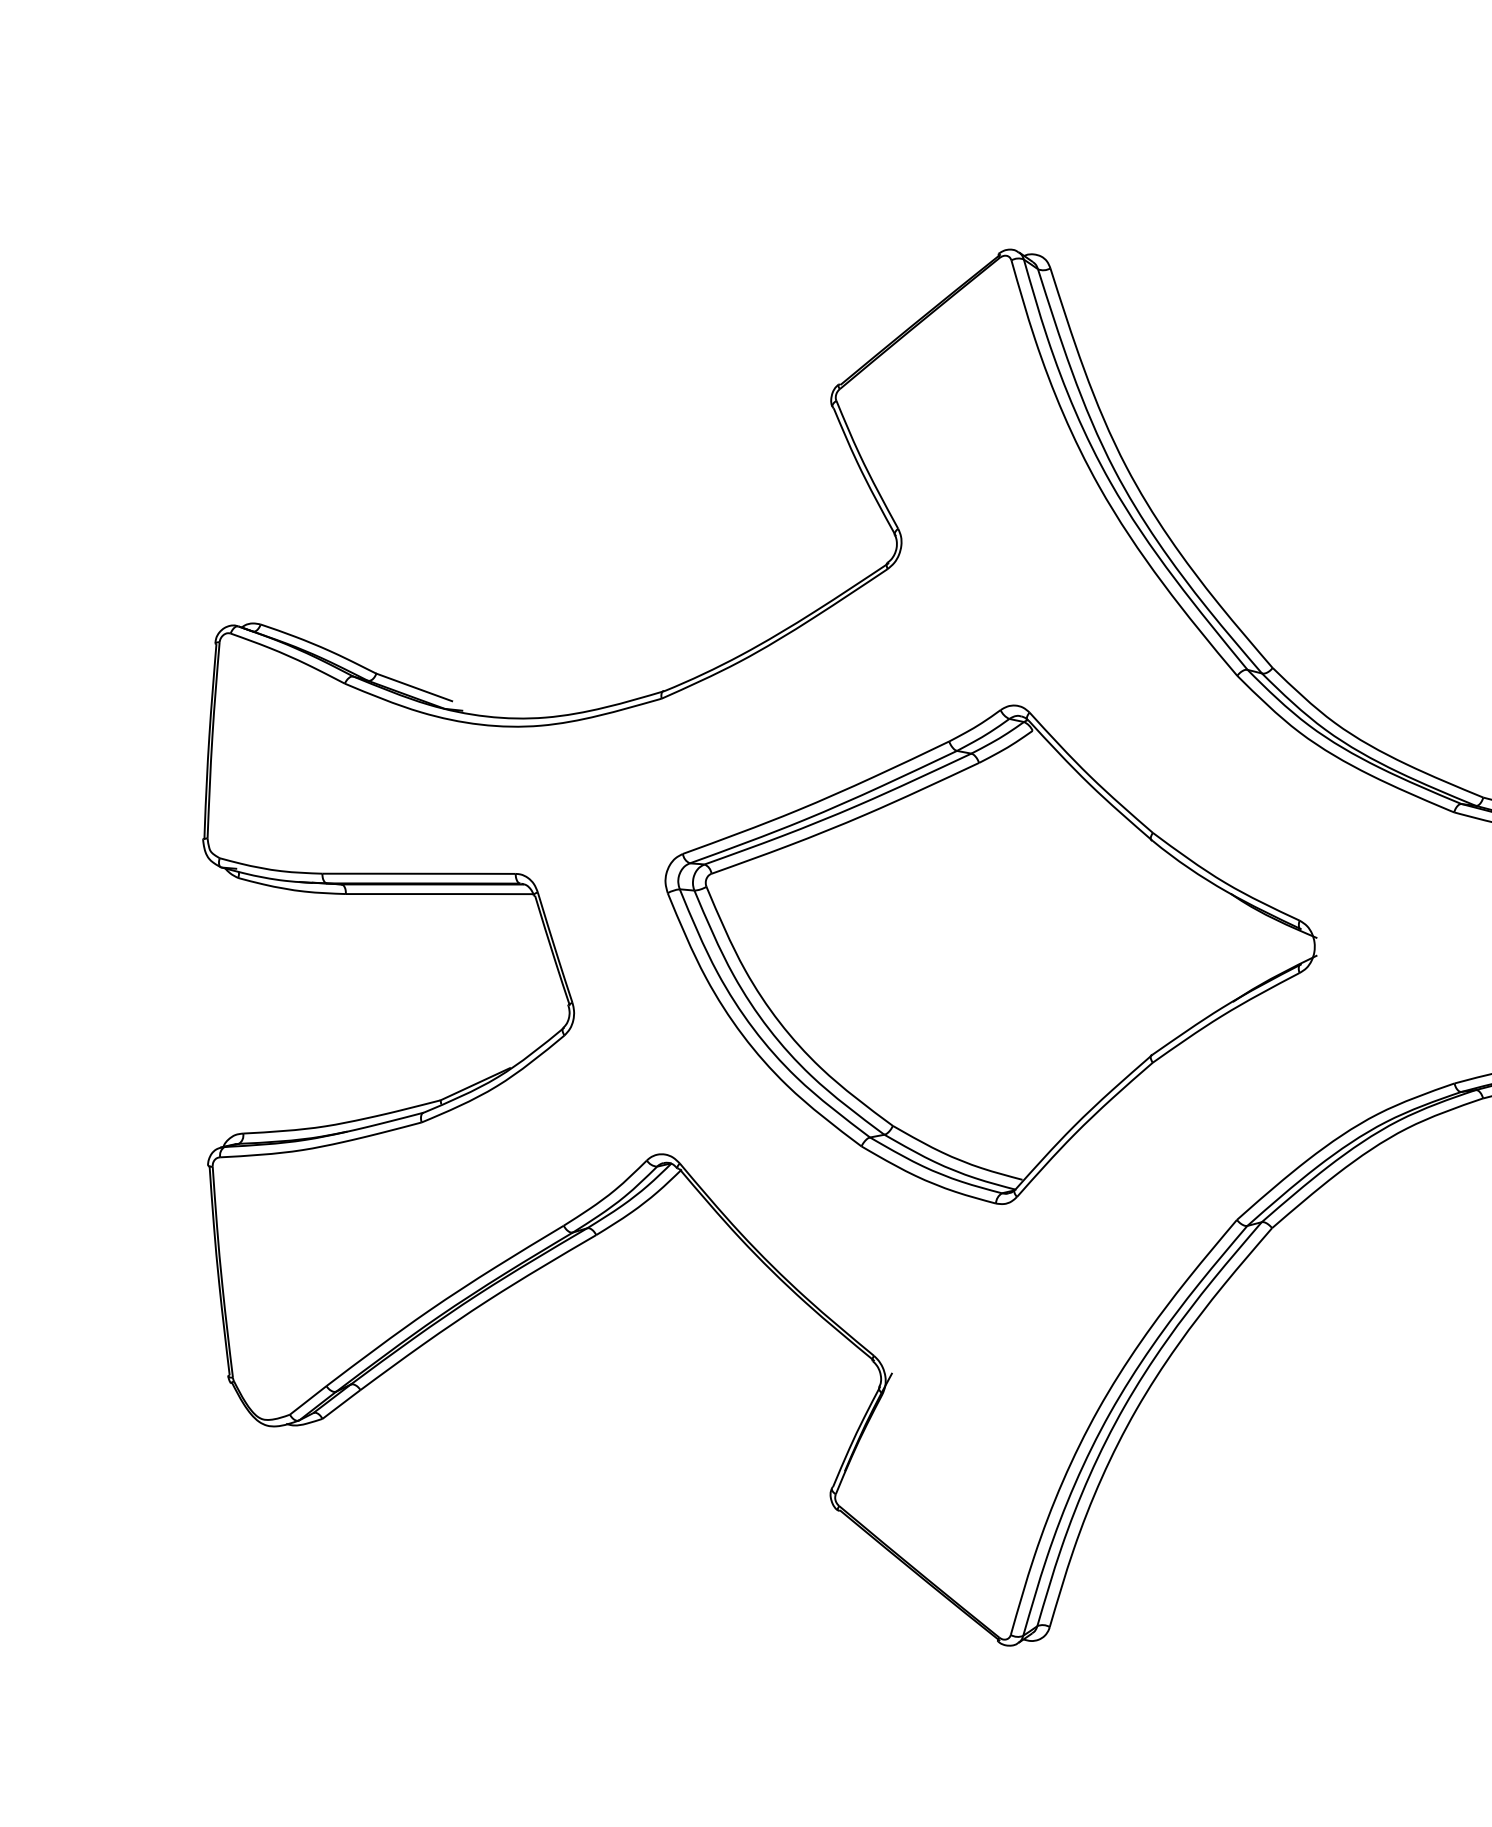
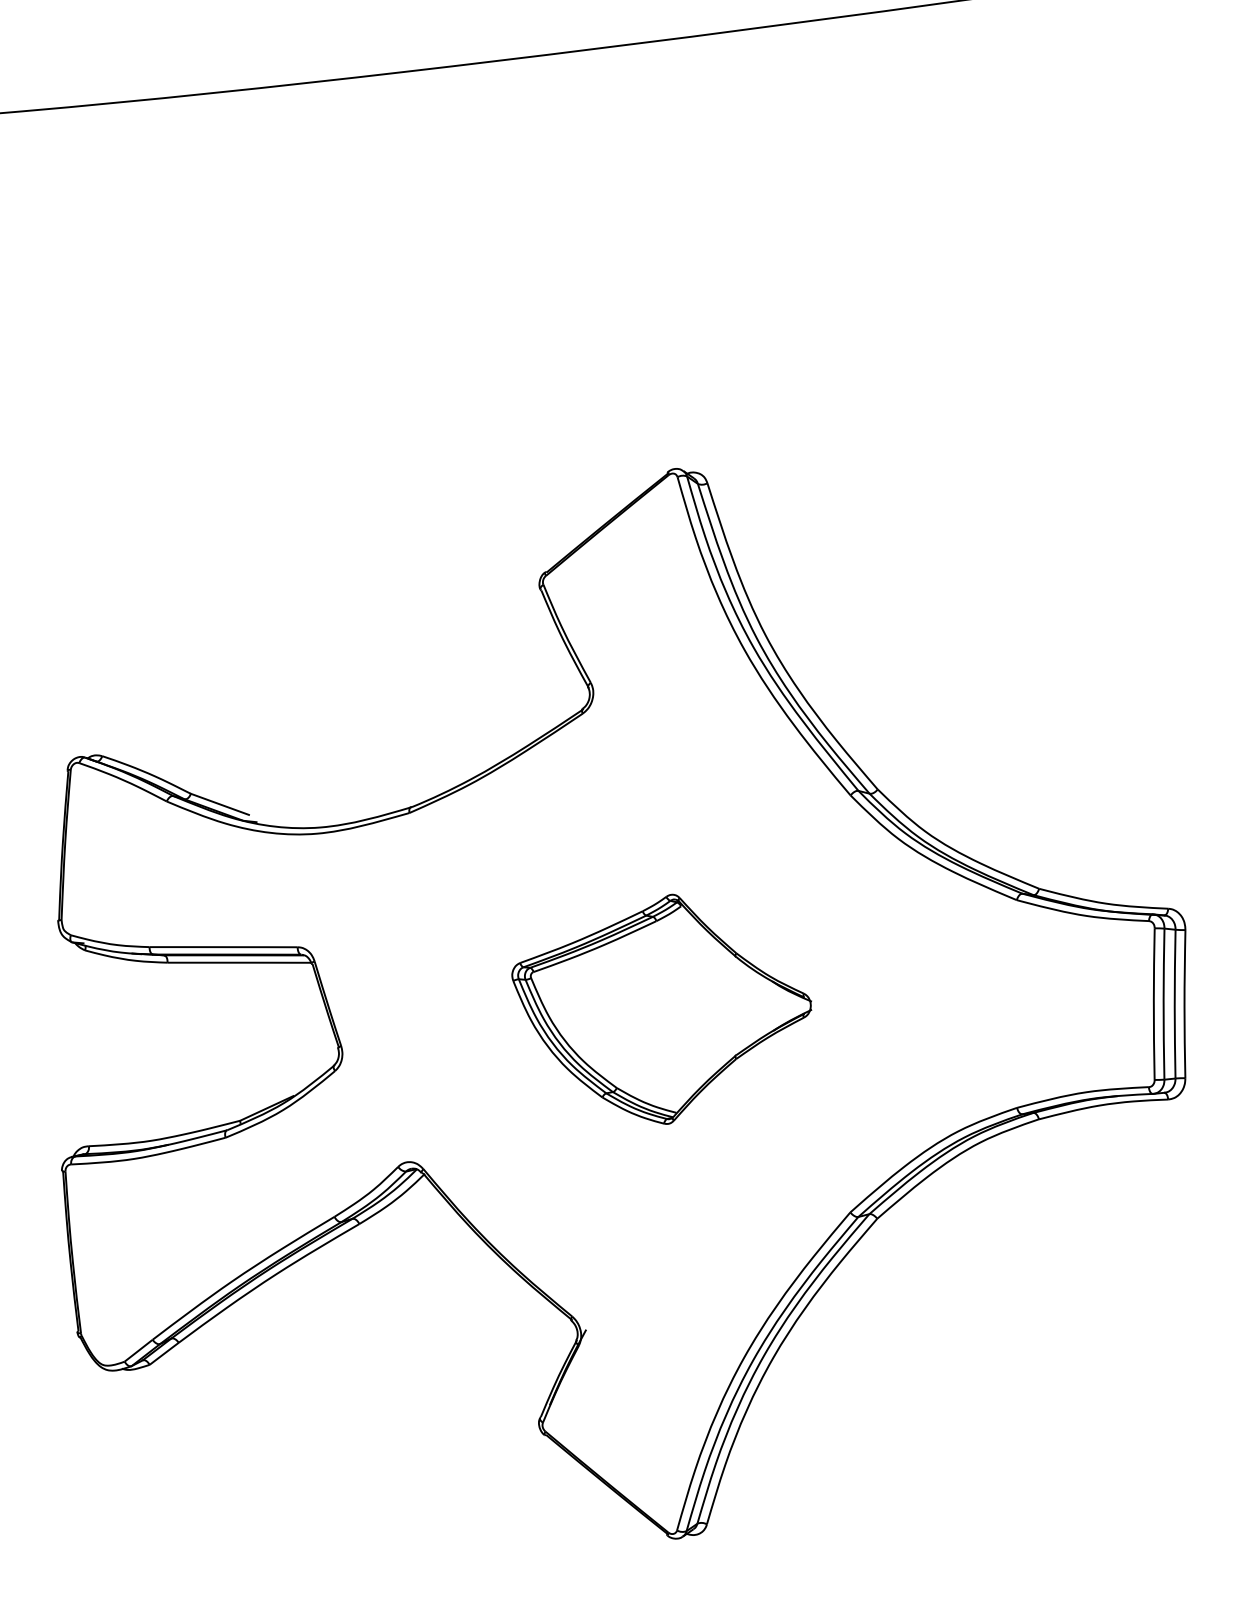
part: (990, 955) -> (661, 1009), size x0.6

